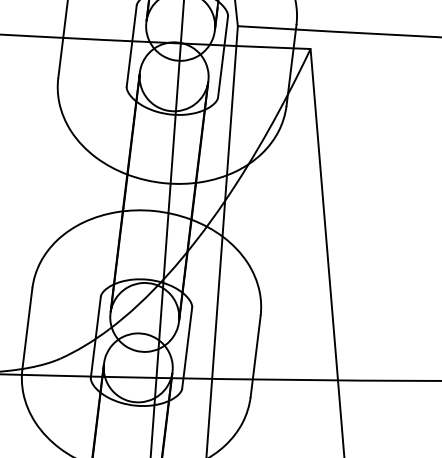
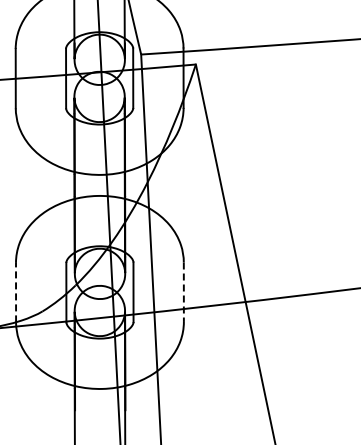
line: (28, 328) -> (16, 292), solid -> dashed
line: (255, 356) -> (183, 292), solid -> dashed

